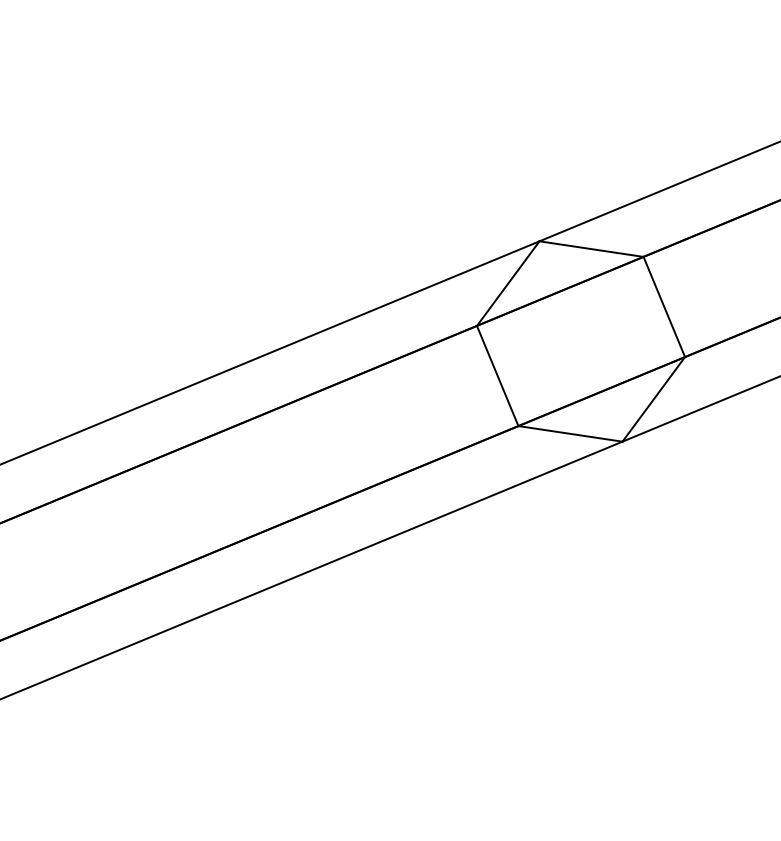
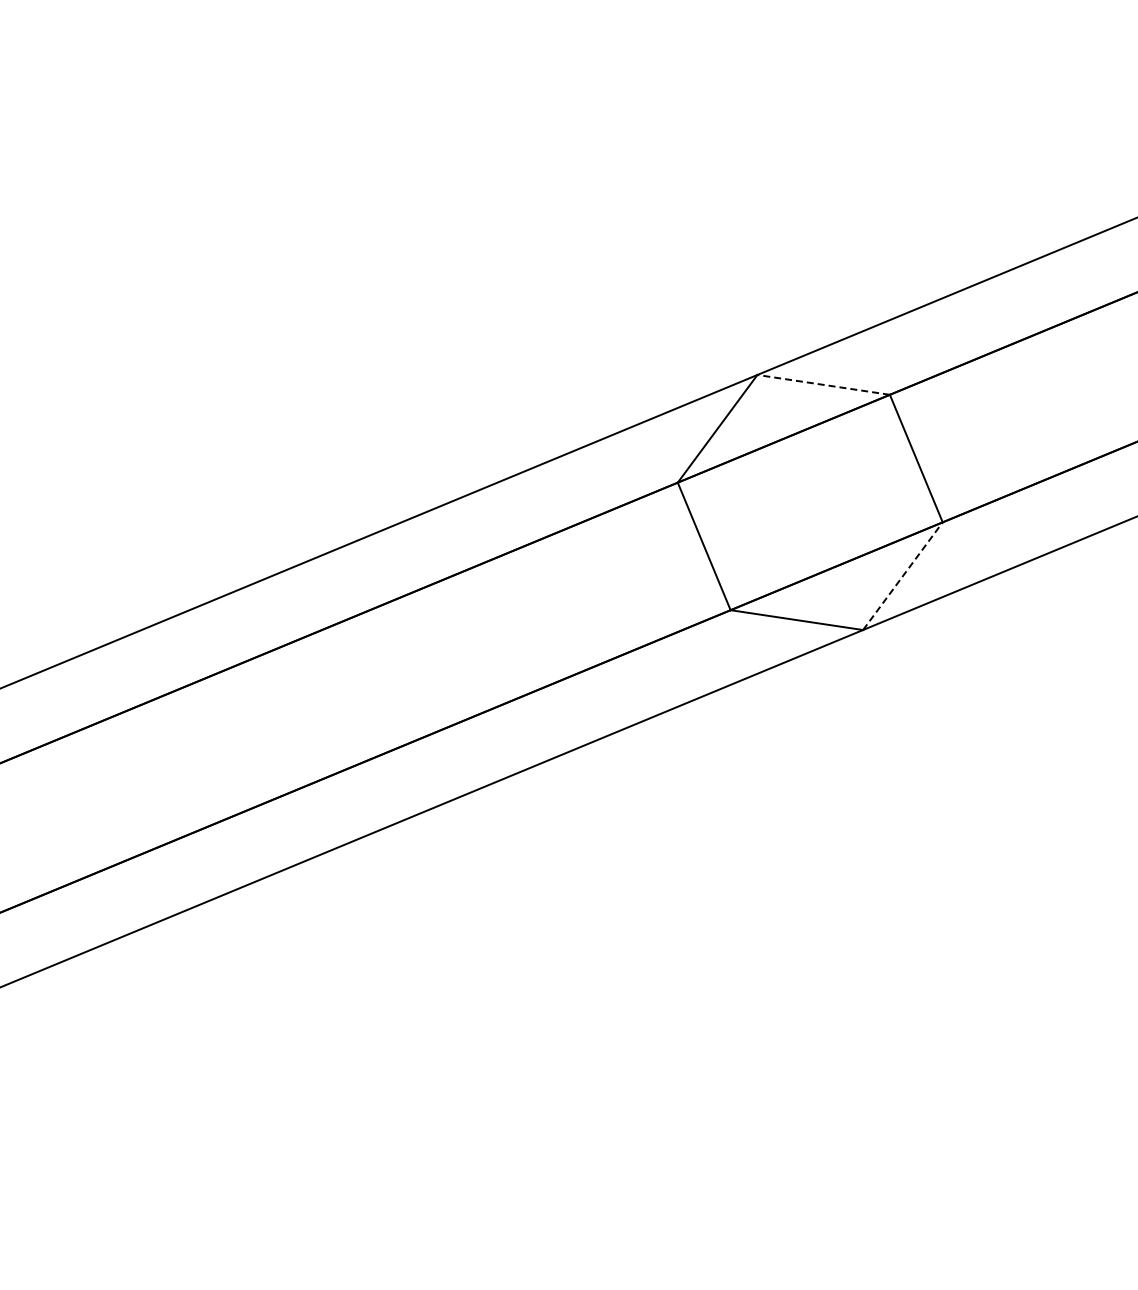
line: (591, 248) -> (823, 384), solid -> dashed
line: (653, 399) -> (902, 576), solid -> dashed

